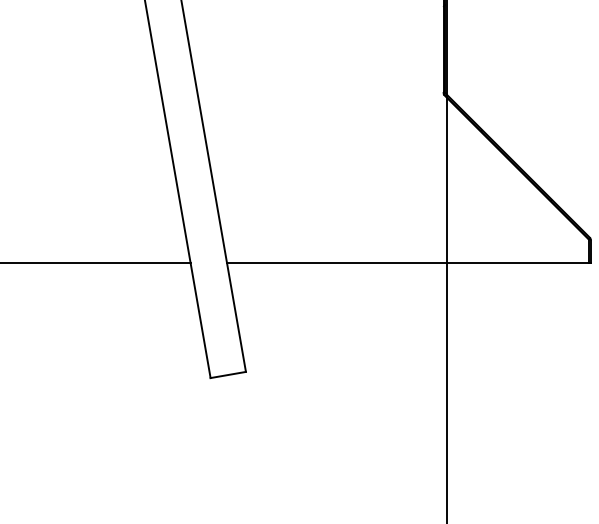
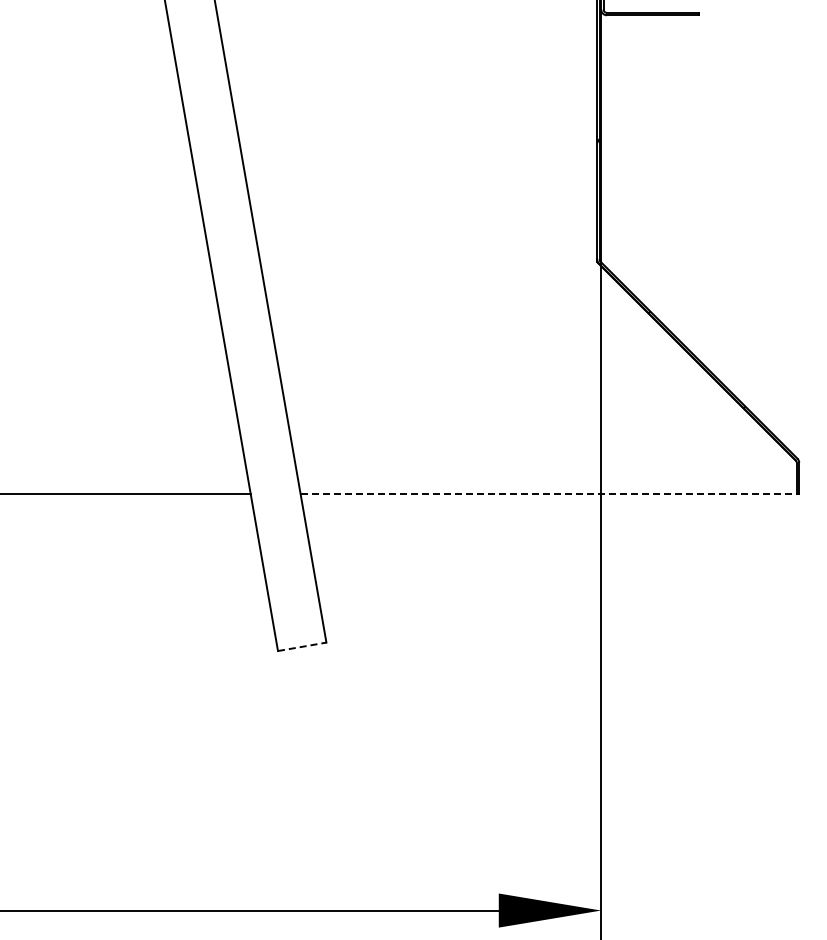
line: (408, 263) -> (549, 493), solid -> dashed
line: (228, 374) -> (302, 646), solid -> dashed

